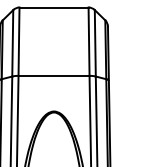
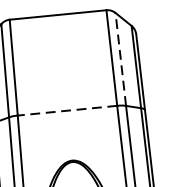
line: (95, 42) -> (120, 58), solid -> dashed
line: (53, 75) -> (66, 110), solid -> dashed

